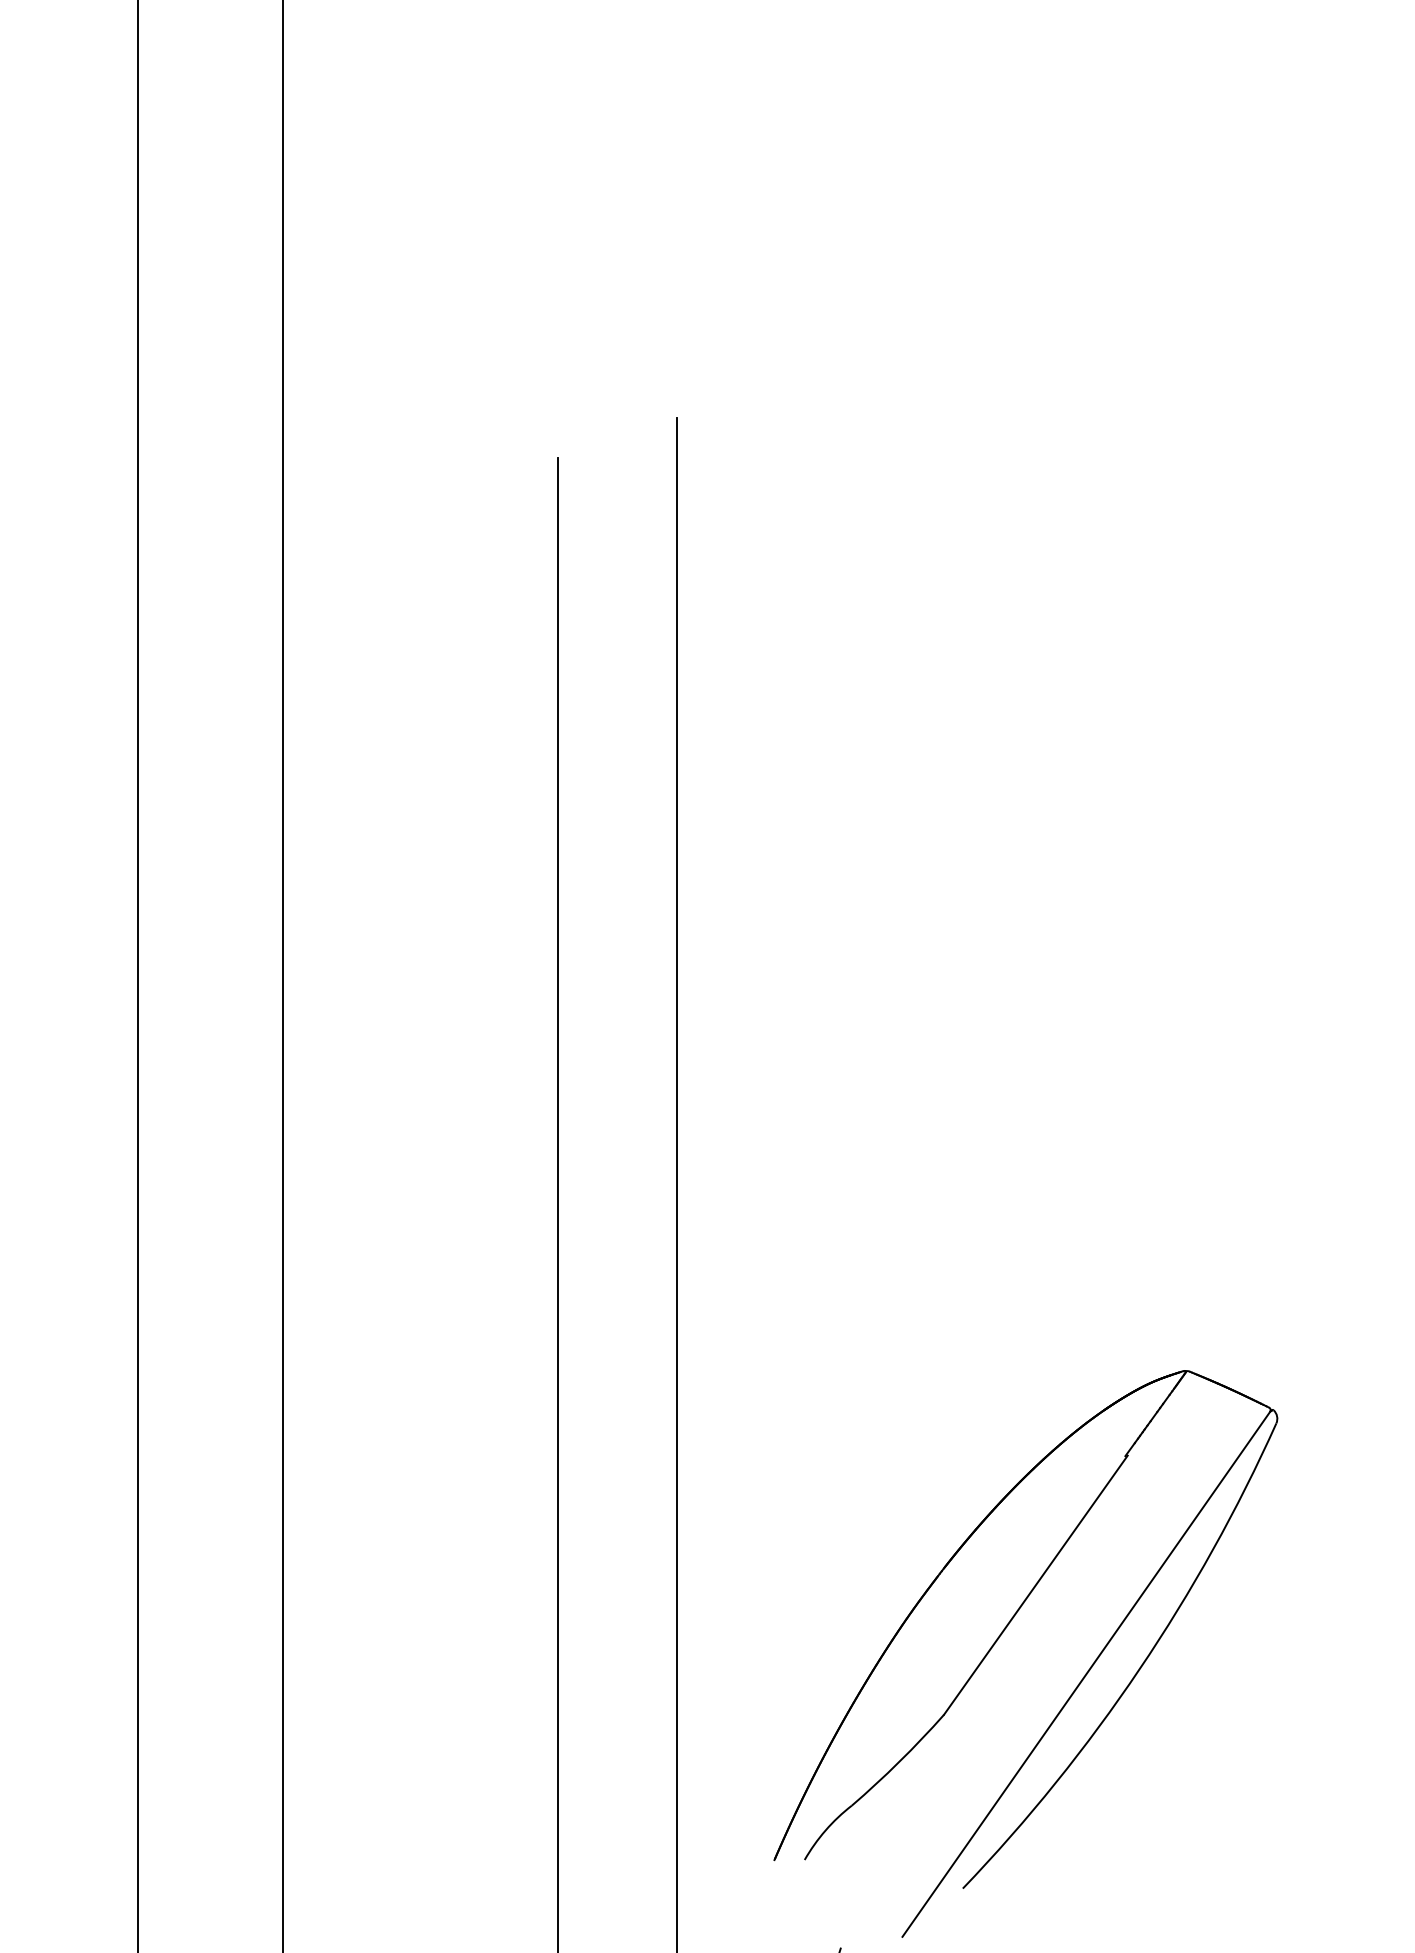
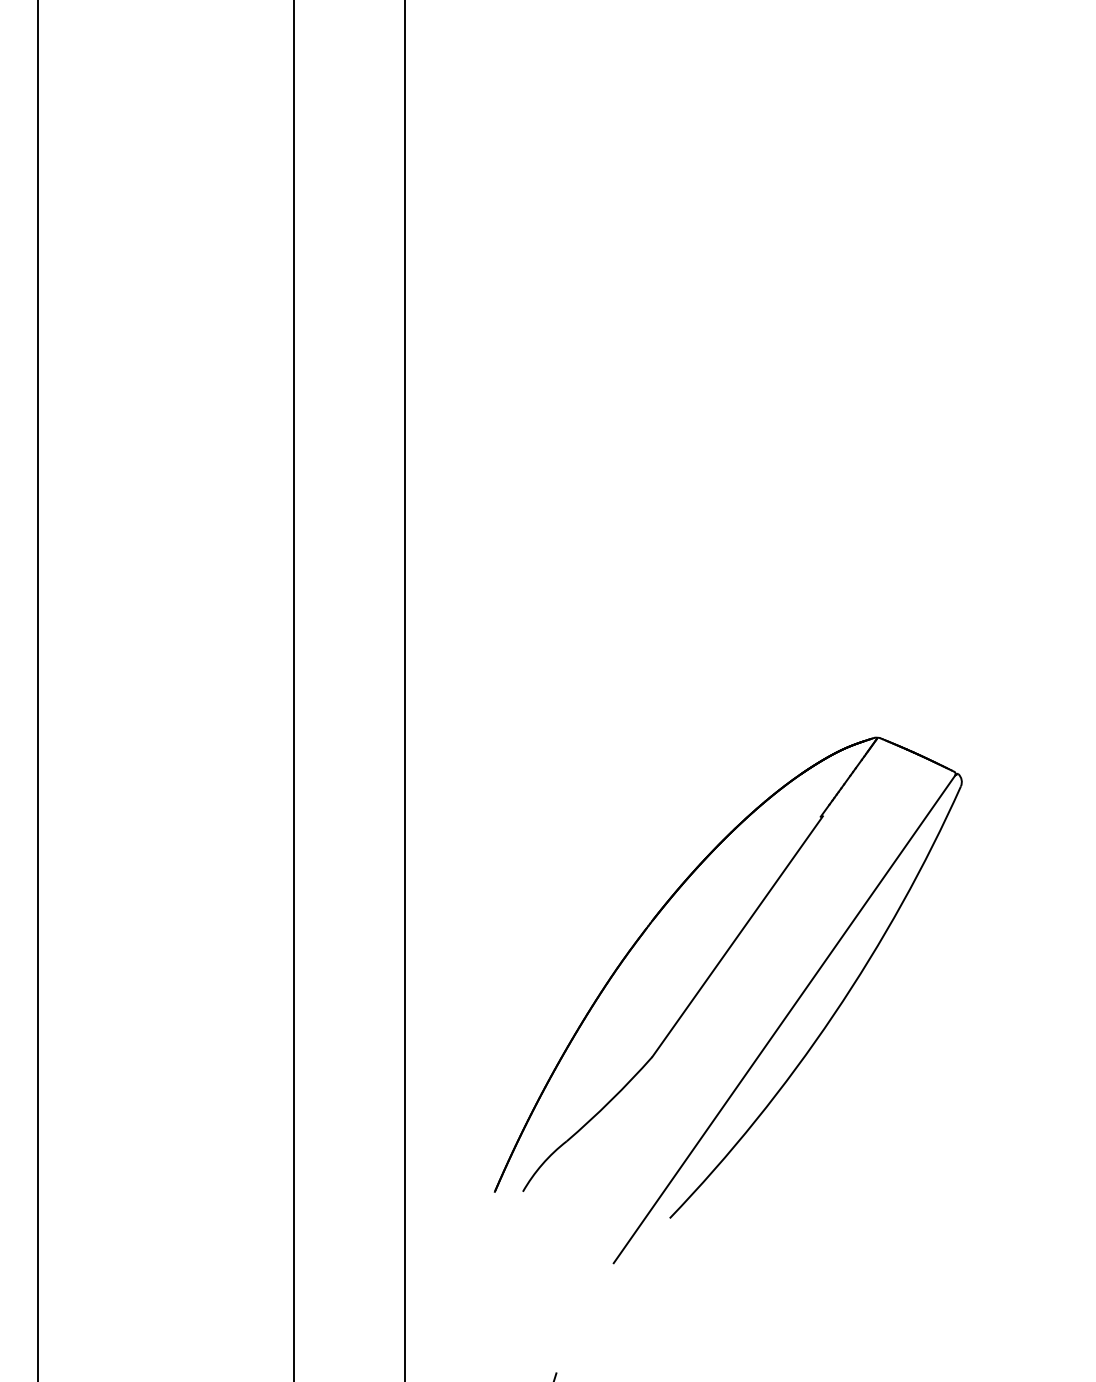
part: (1002, 1634) -> (706, 982), moved

